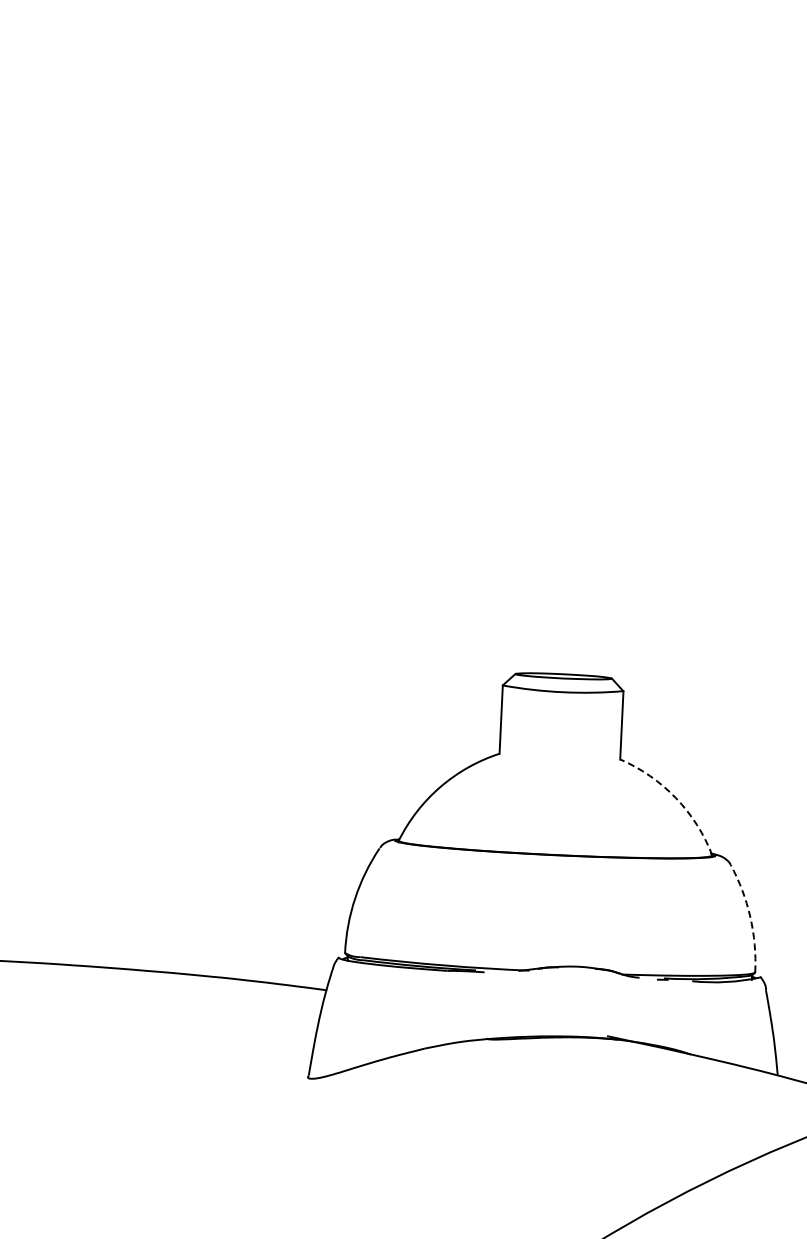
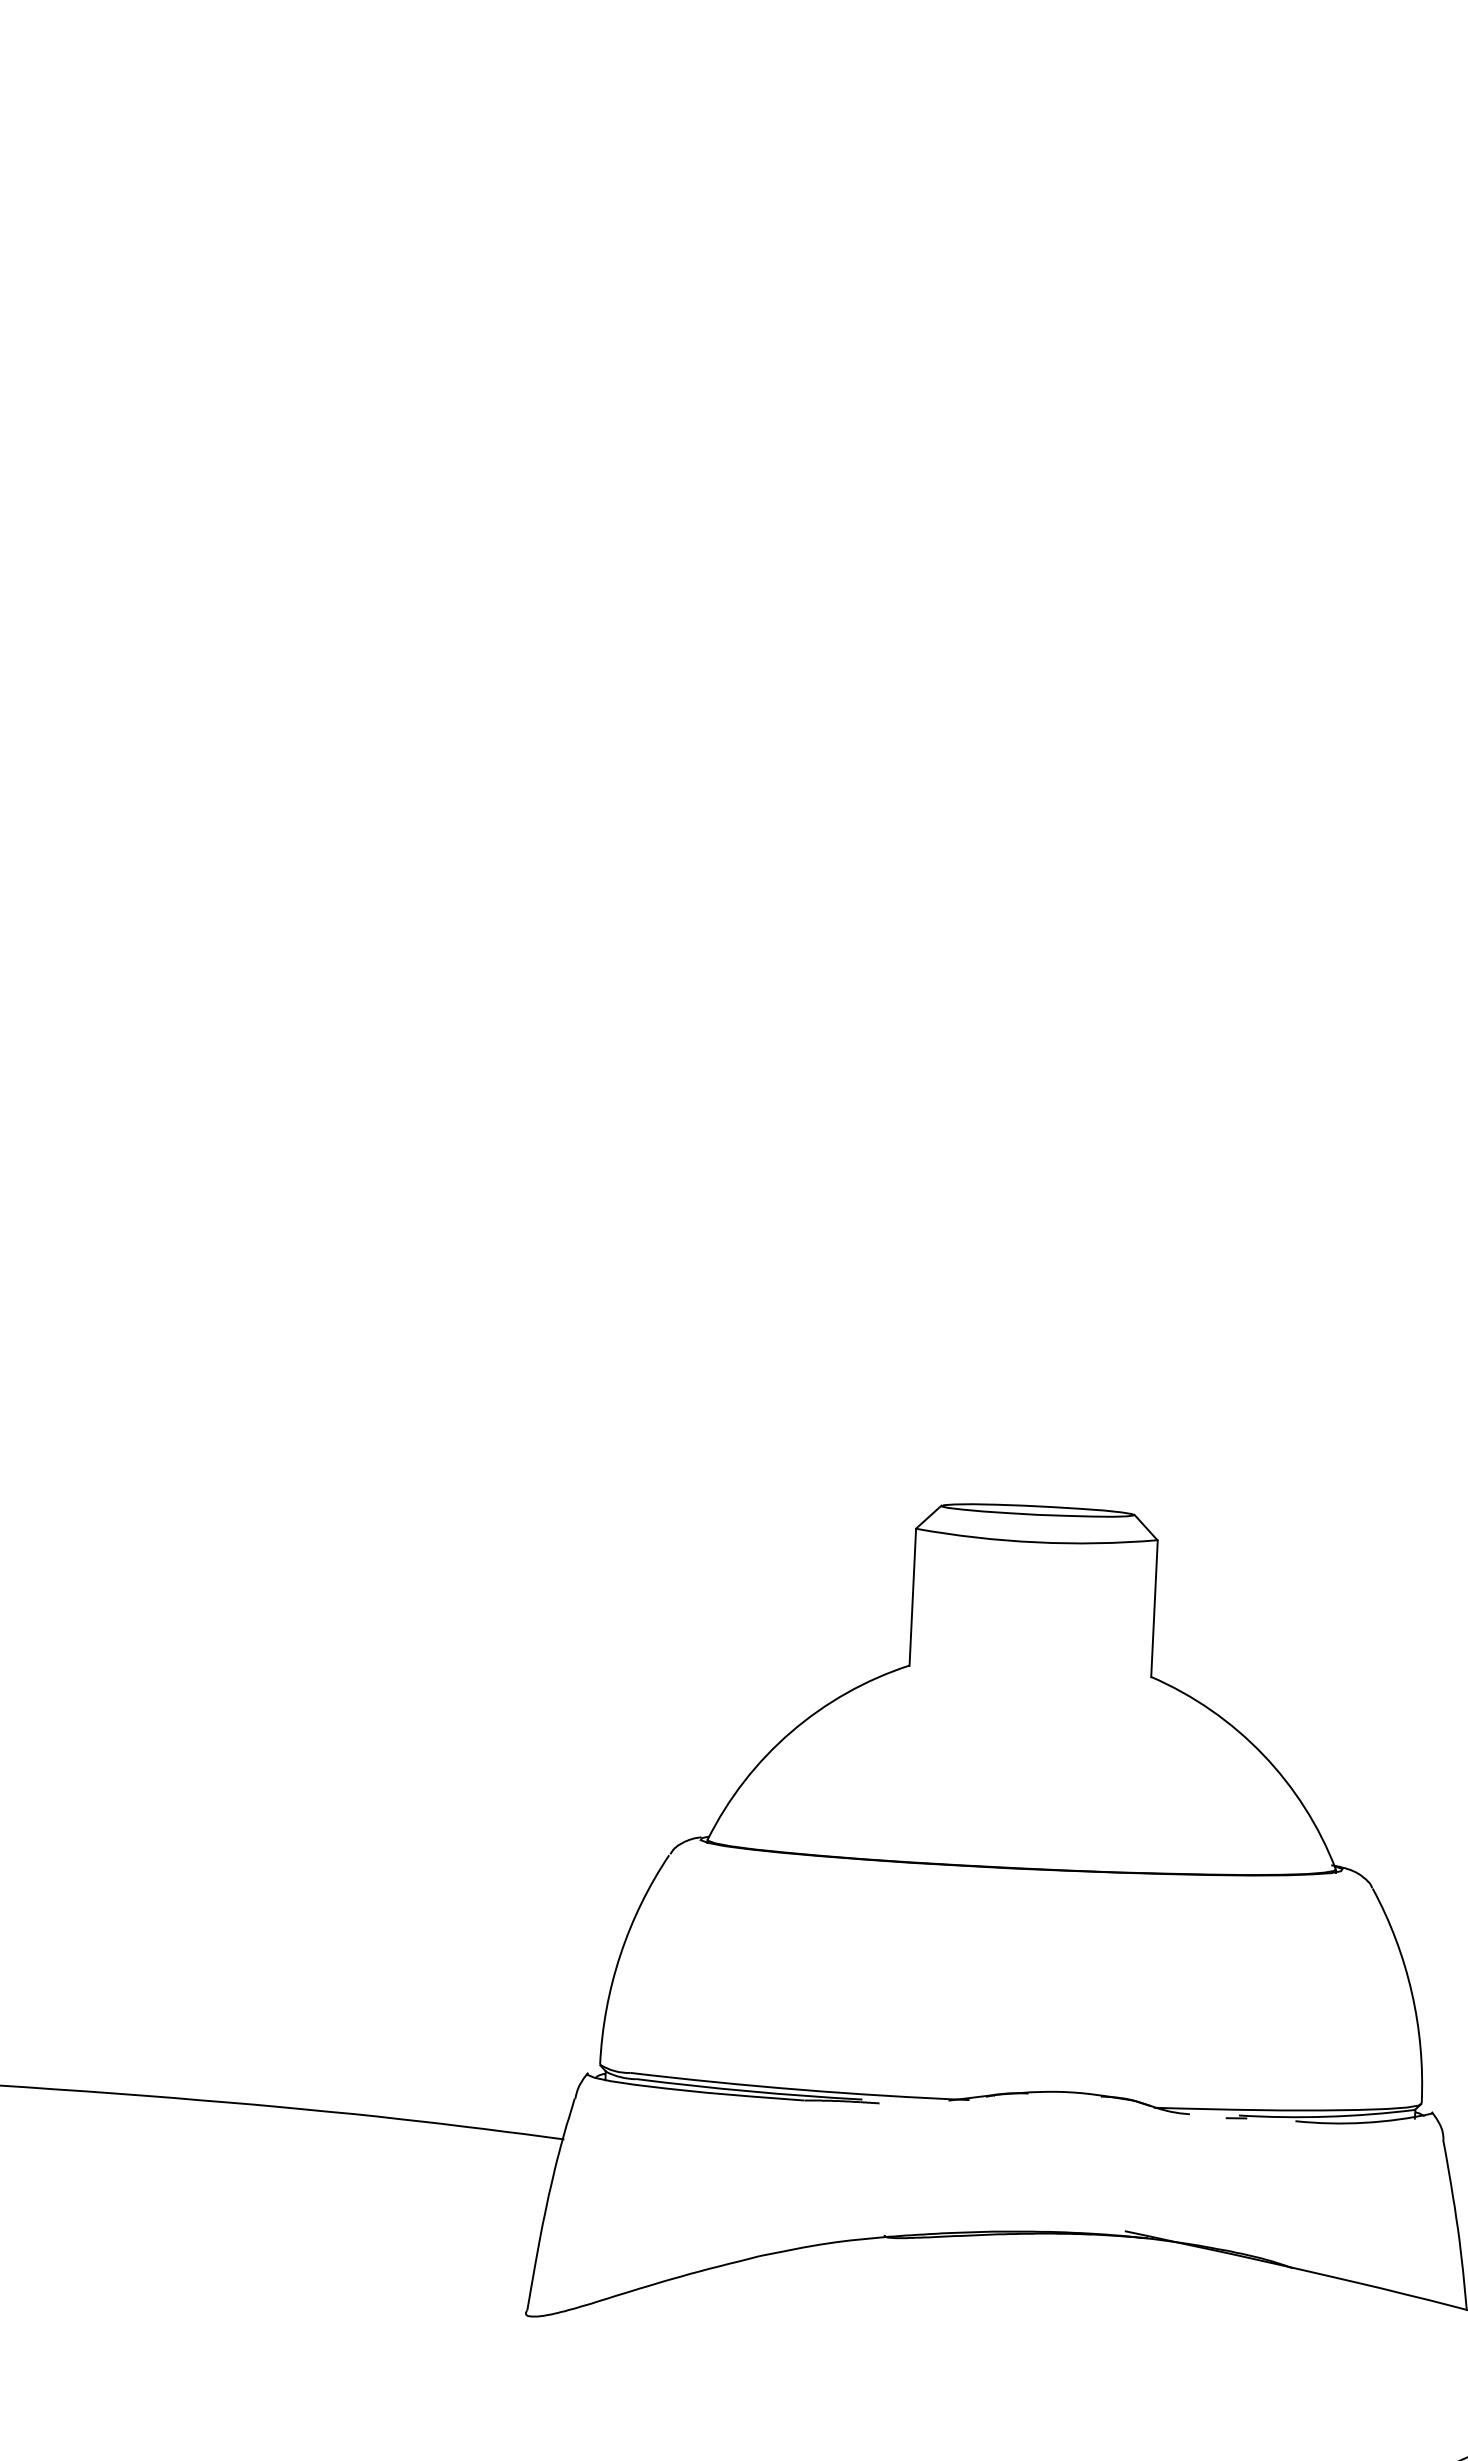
arc: (676, 798) -> (1263, 1755), dashed -> solid
arc: (750, 917) -> (1412, 1993), dashed -> solid

